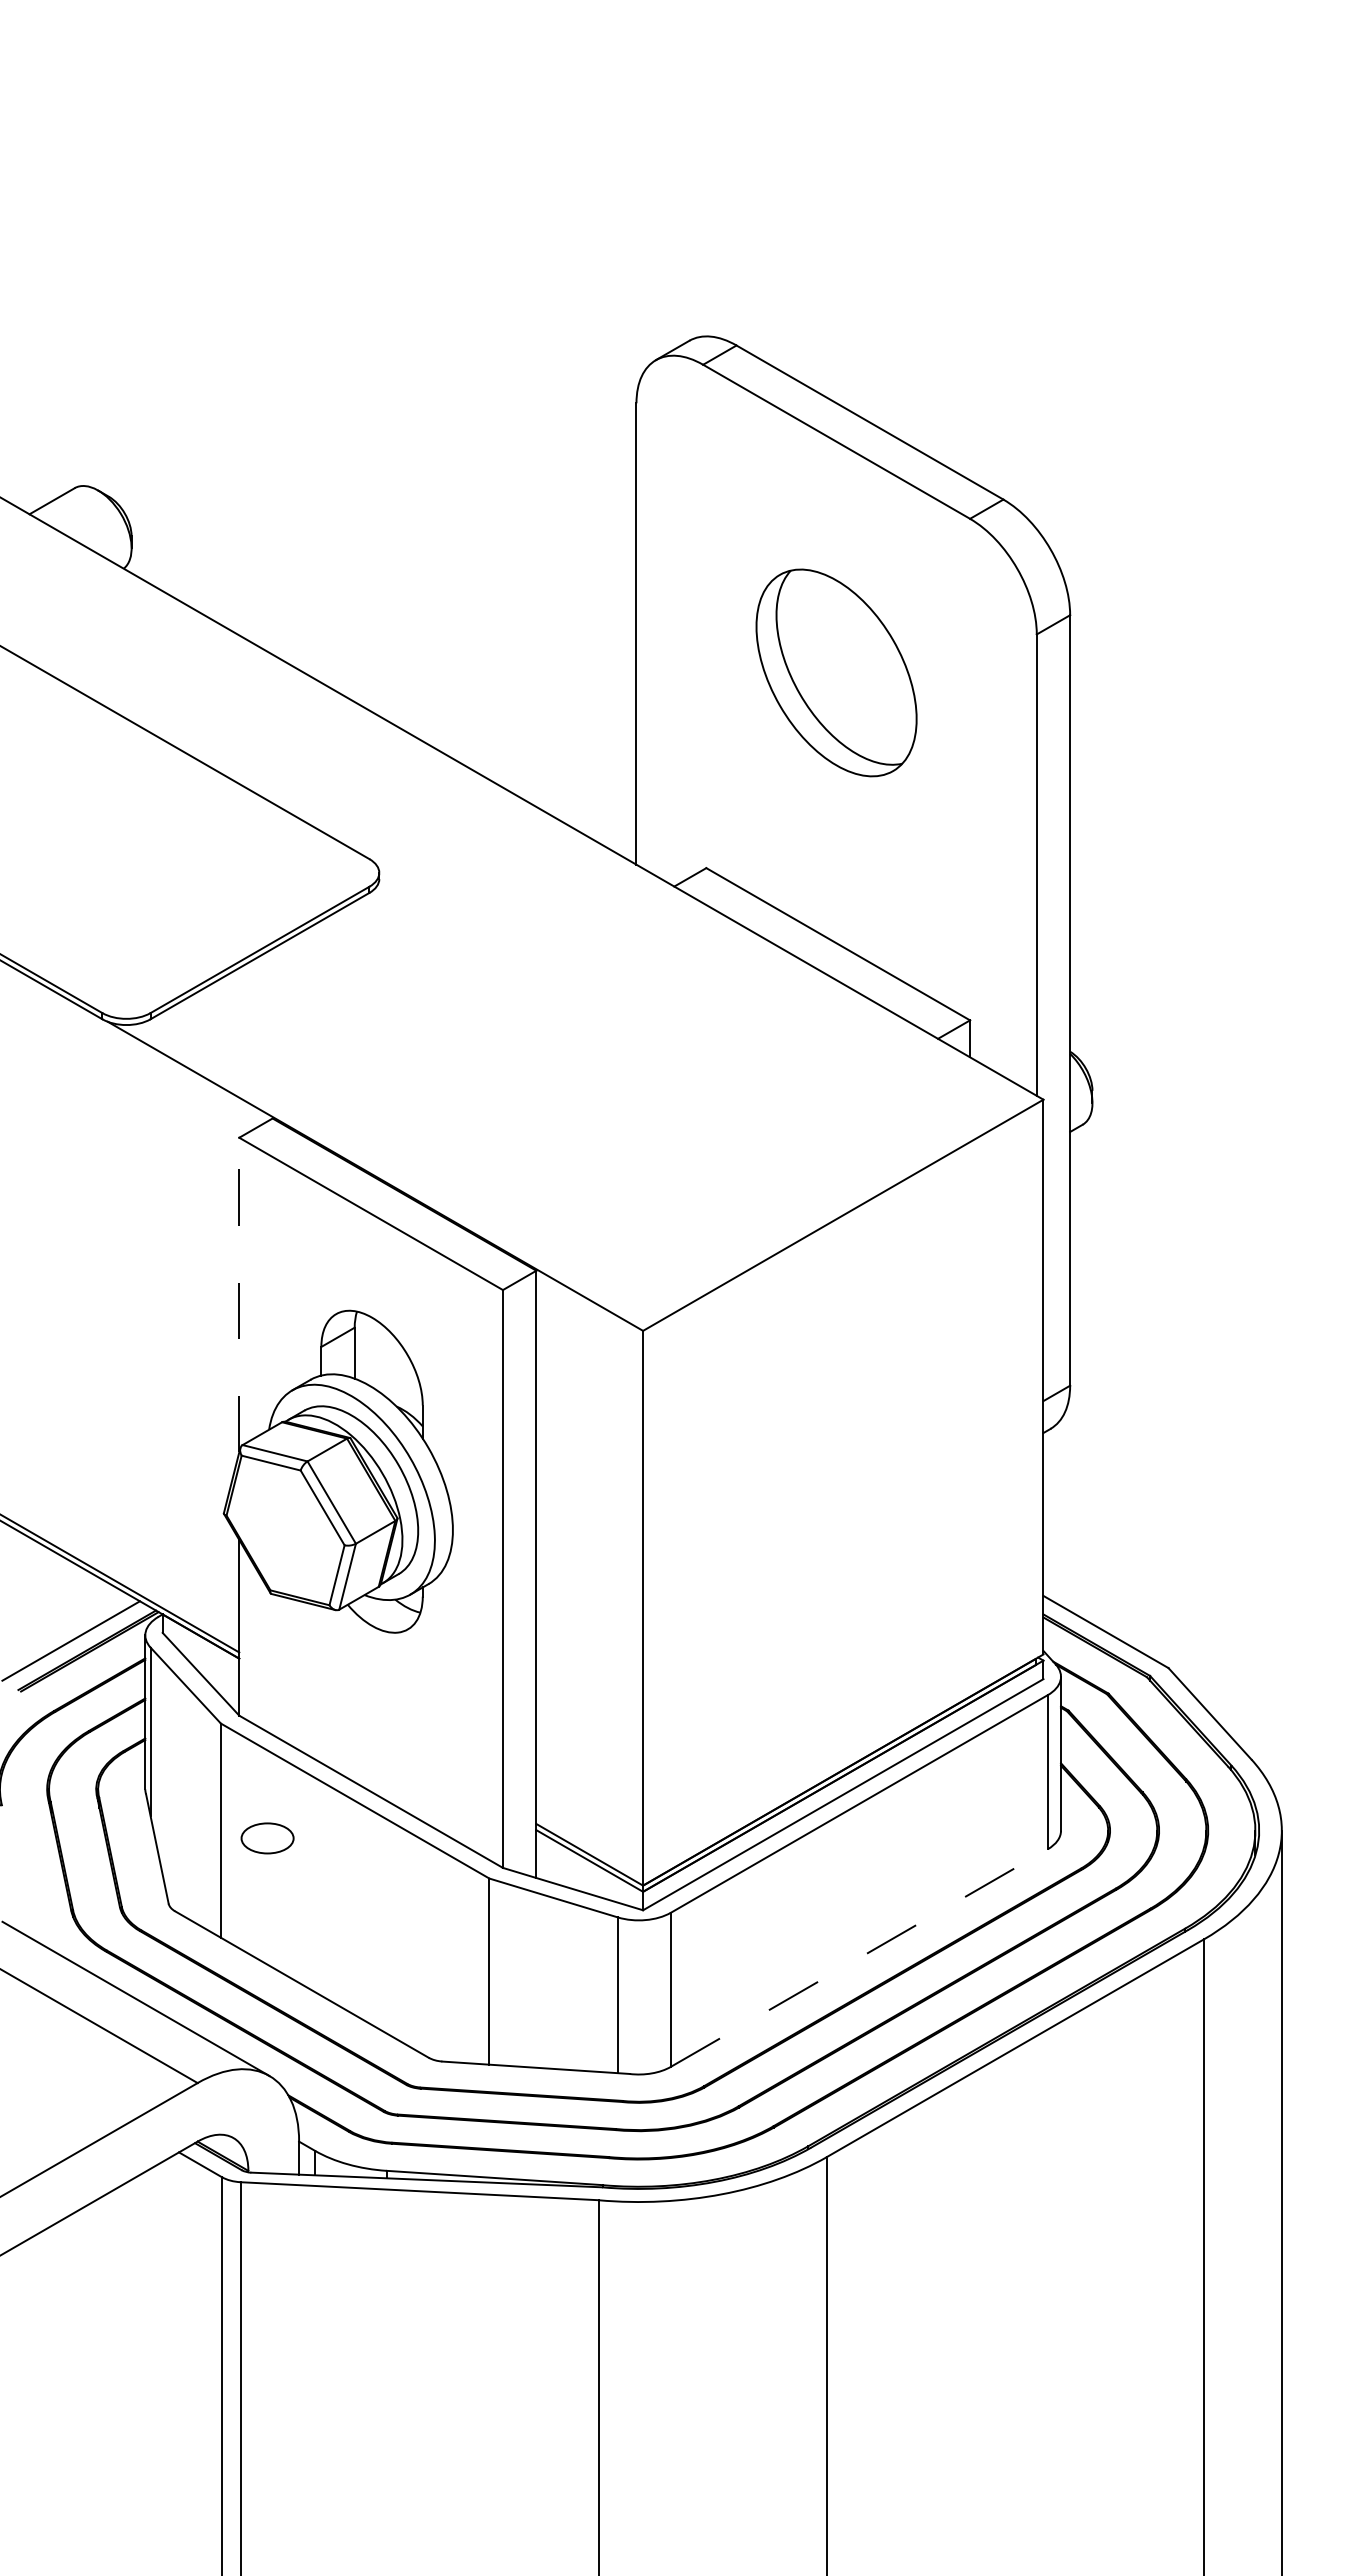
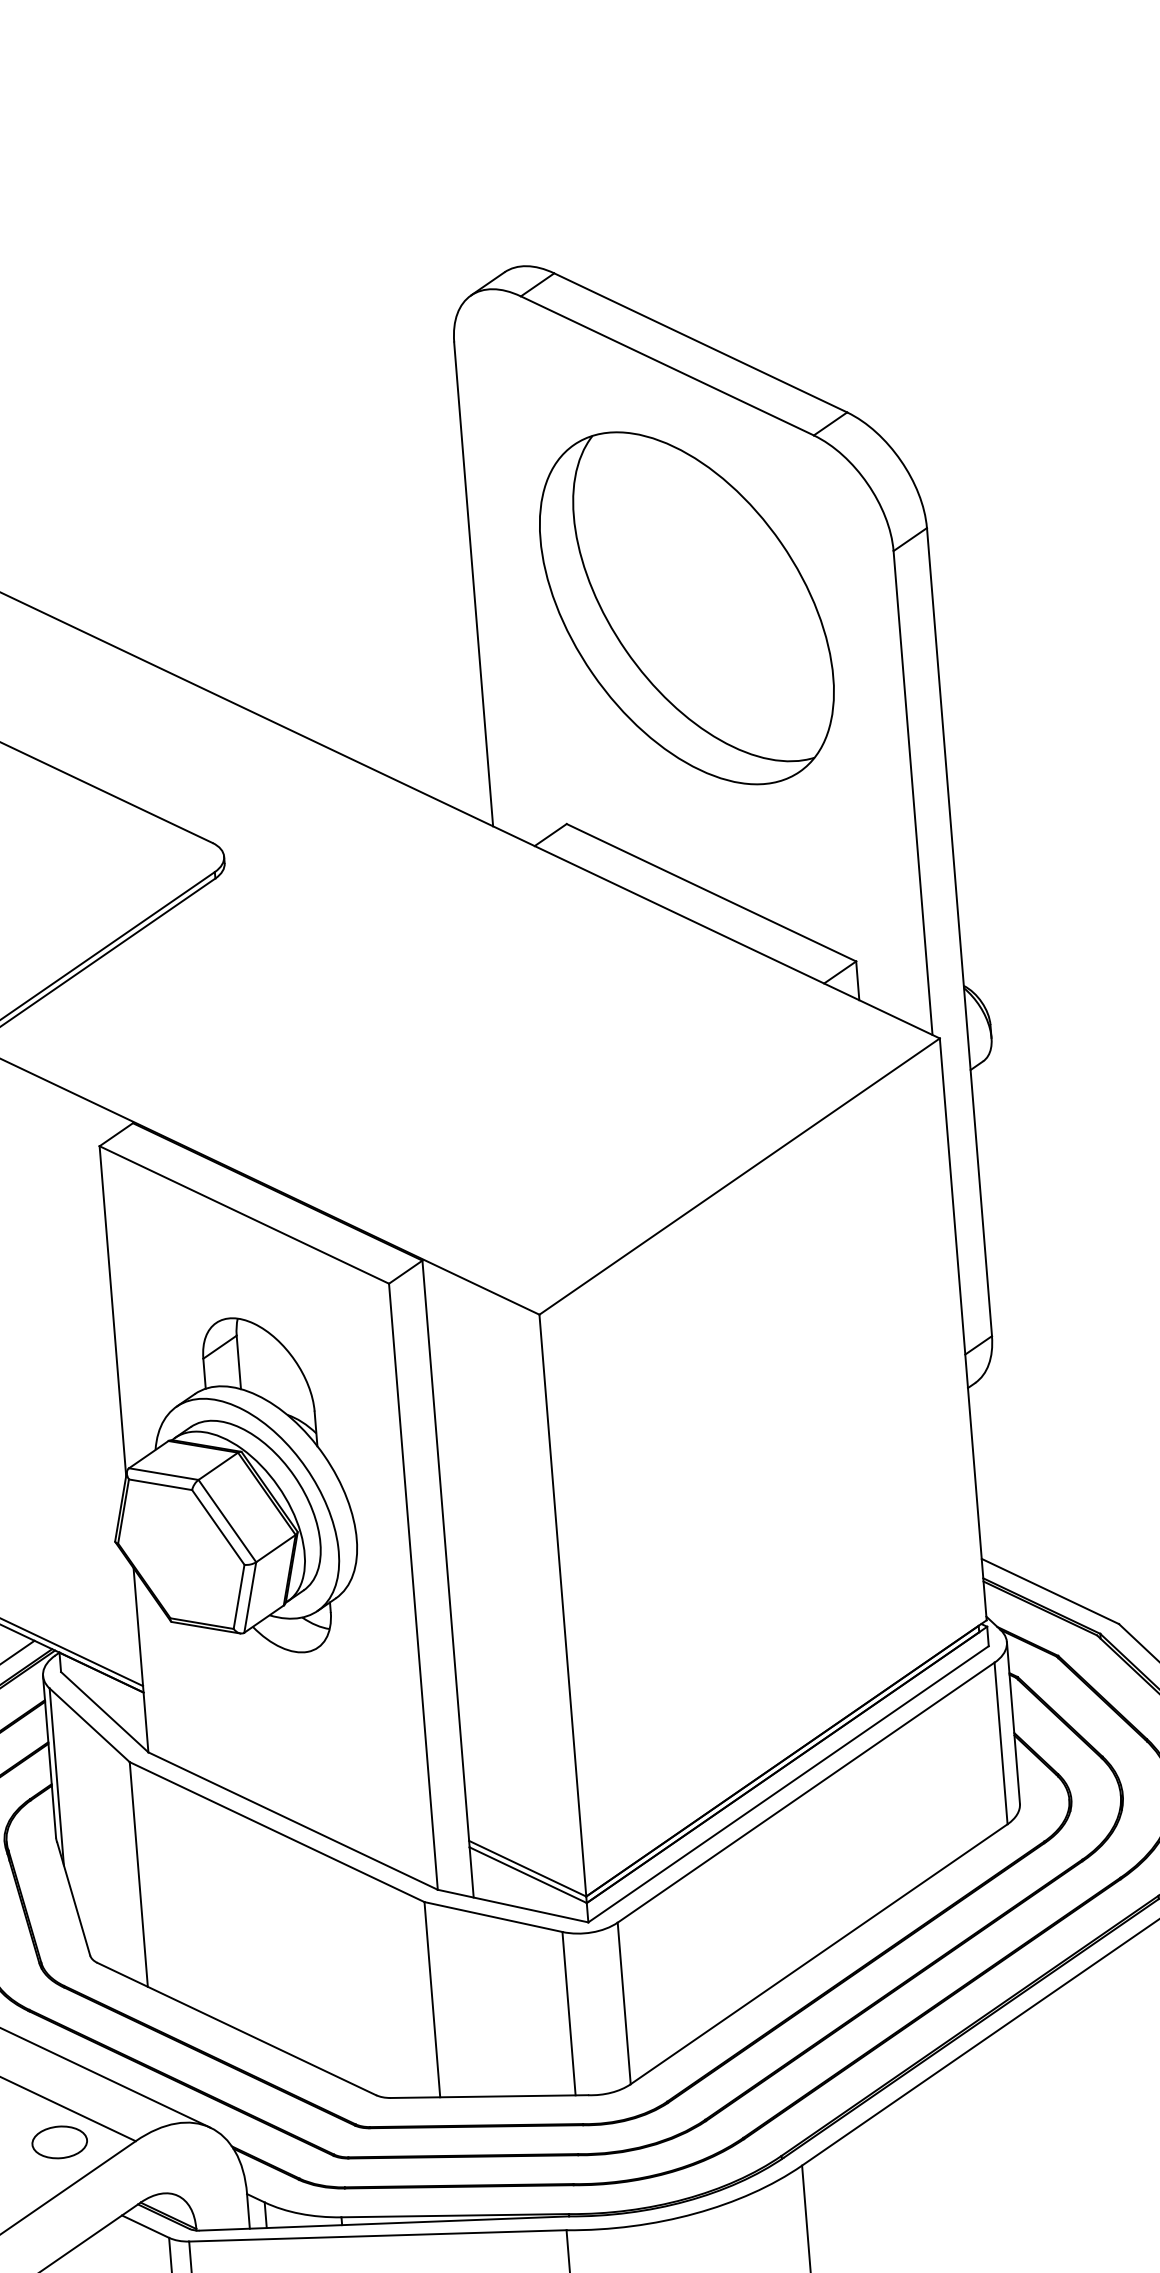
part: (836, 672) -> (686, 607), size x1.67
line: (239, 1294) -> (113, 1310), dashed -> solid
part: (267, 1838) -> (59, 2142), moved
line: (859, 1958) -> (819, 1954), dashed -> solid

